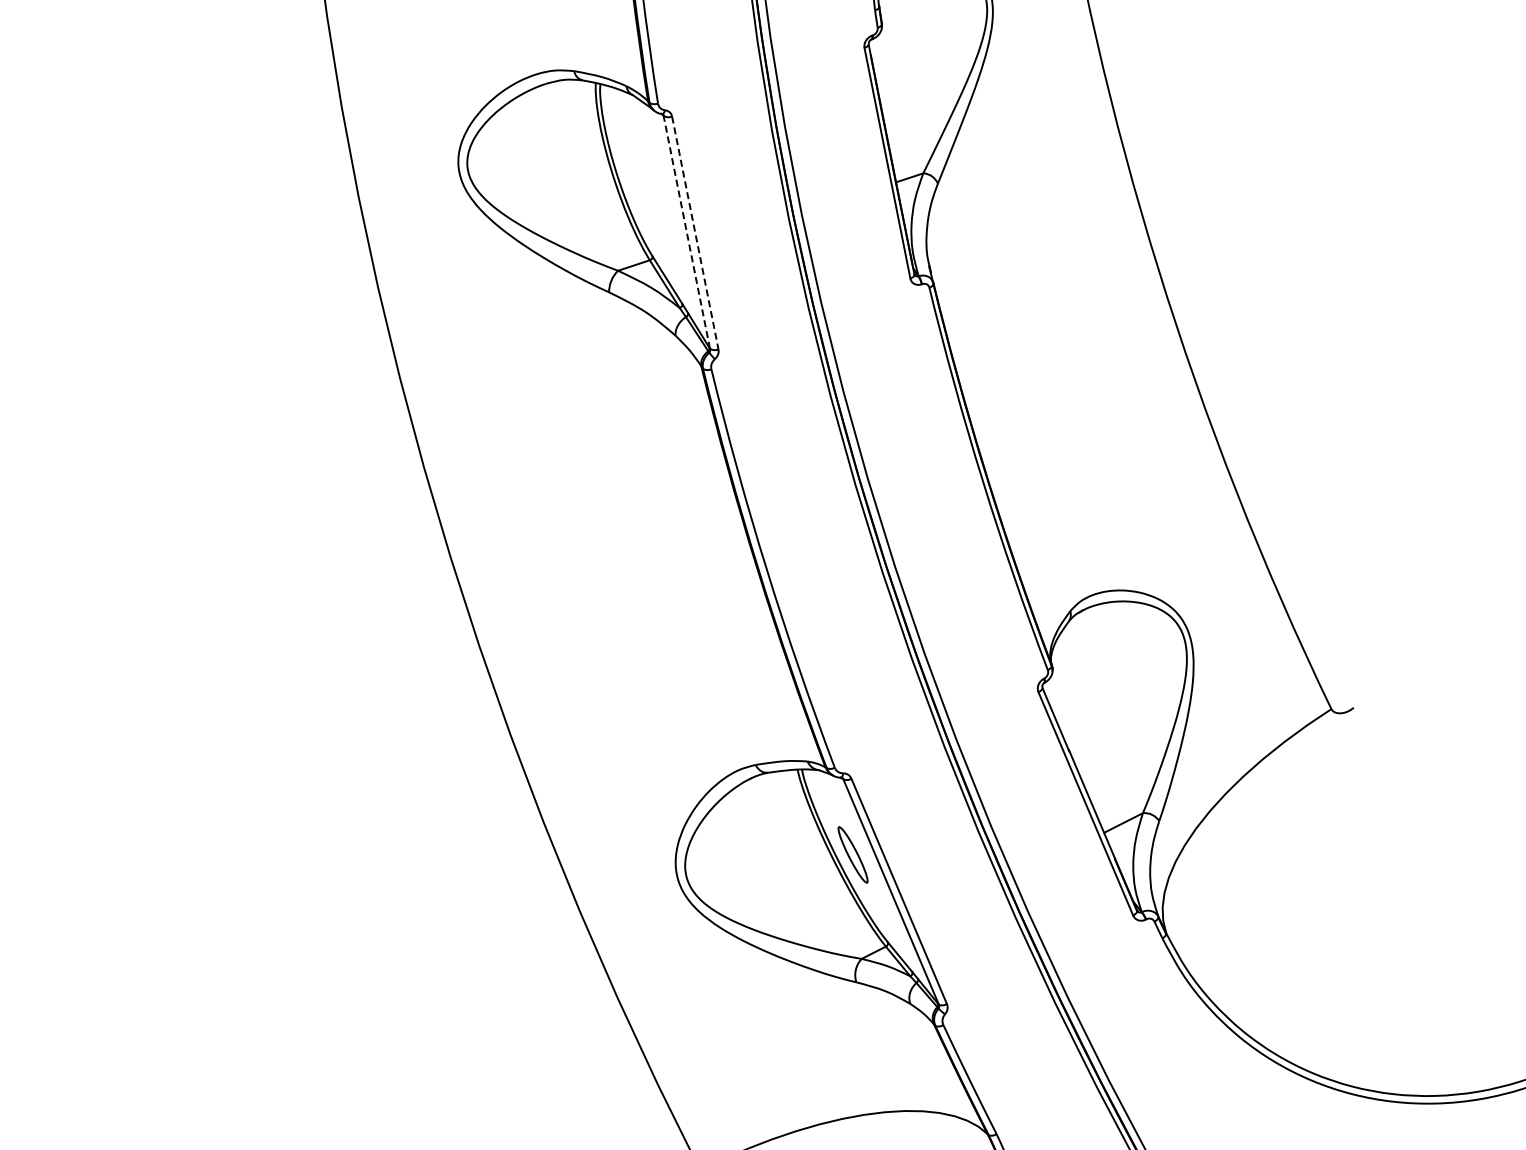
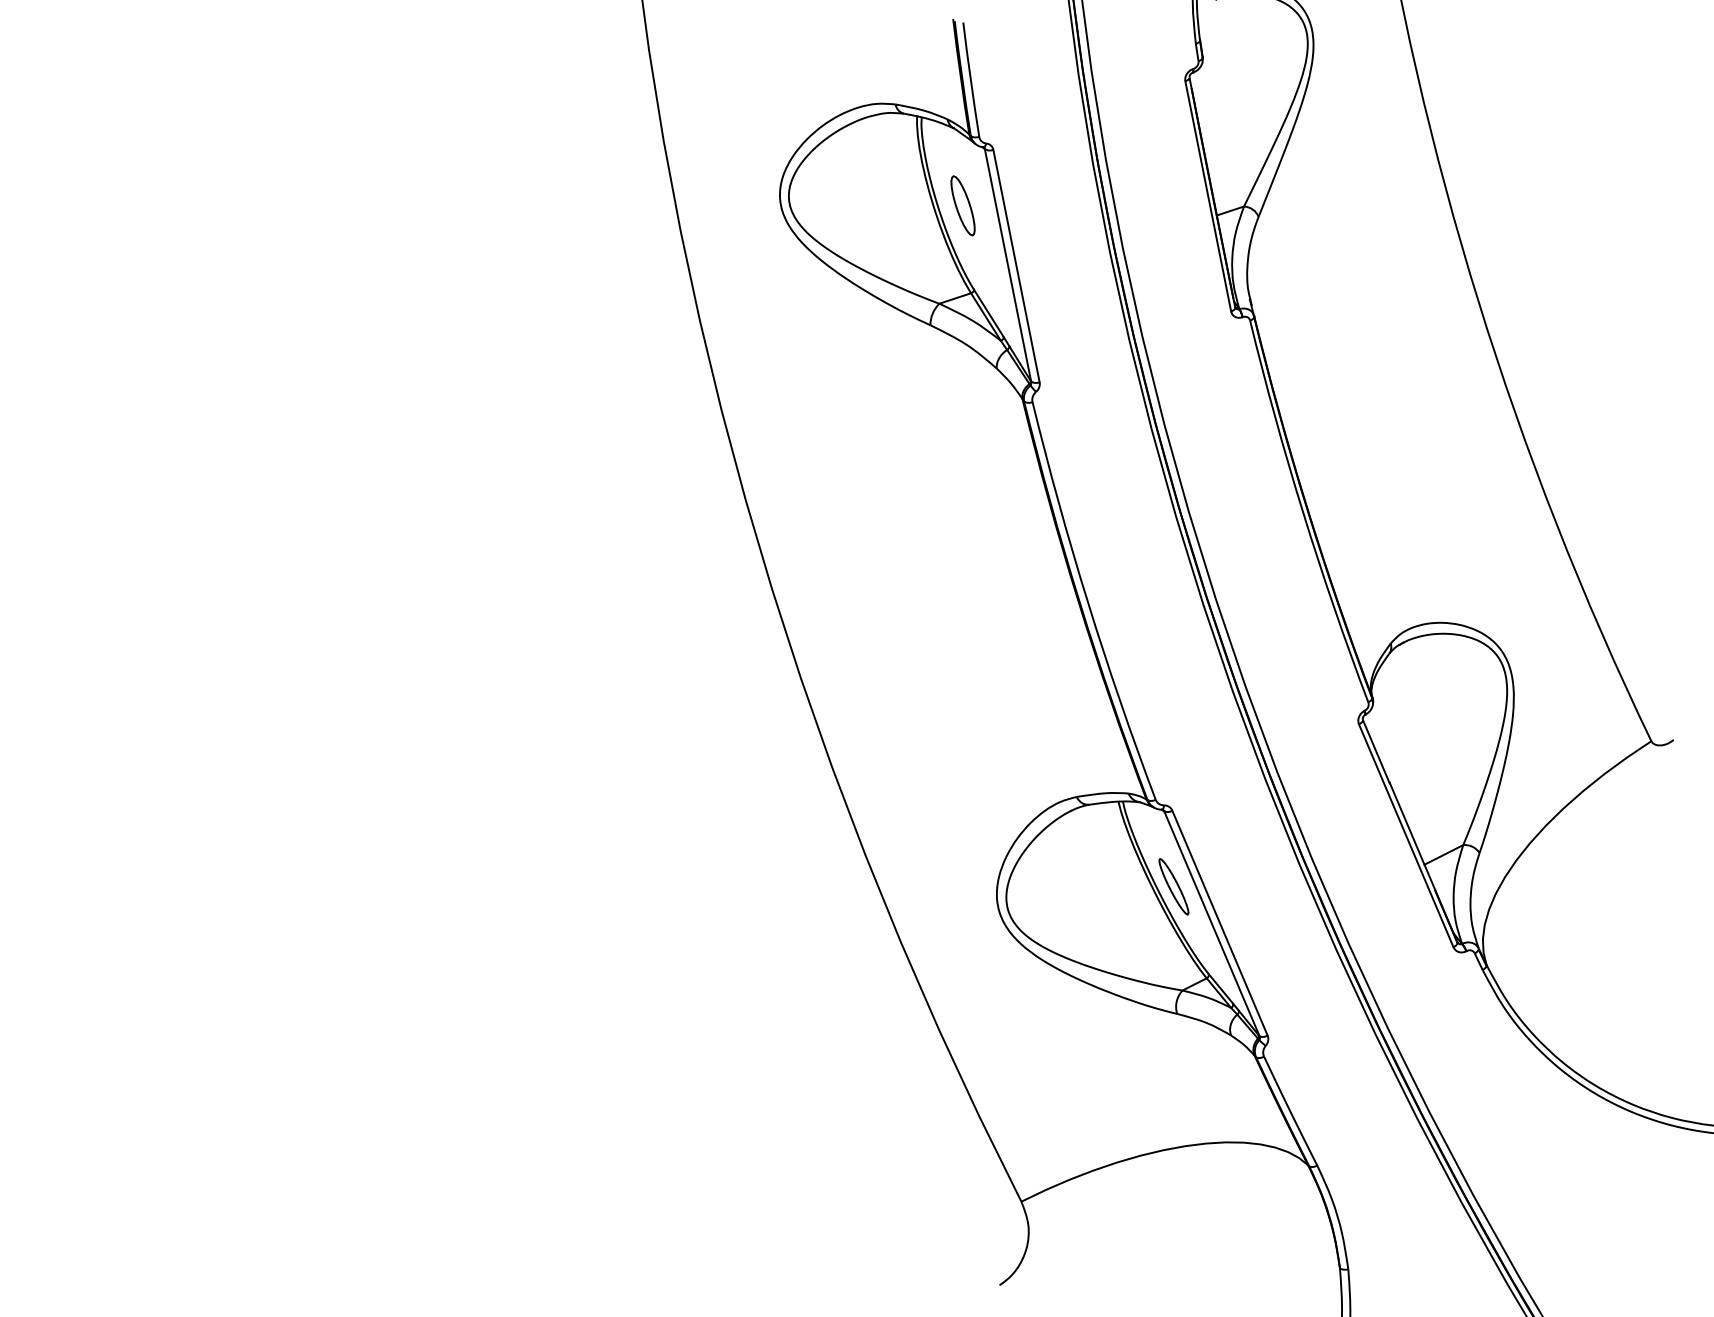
part: (641, 172) -> (962, 205), added
line: (686, 232) -> (1007, 265), dashed -> solid
line: (695, 233) -> (1016, 266), dashed -> solid

